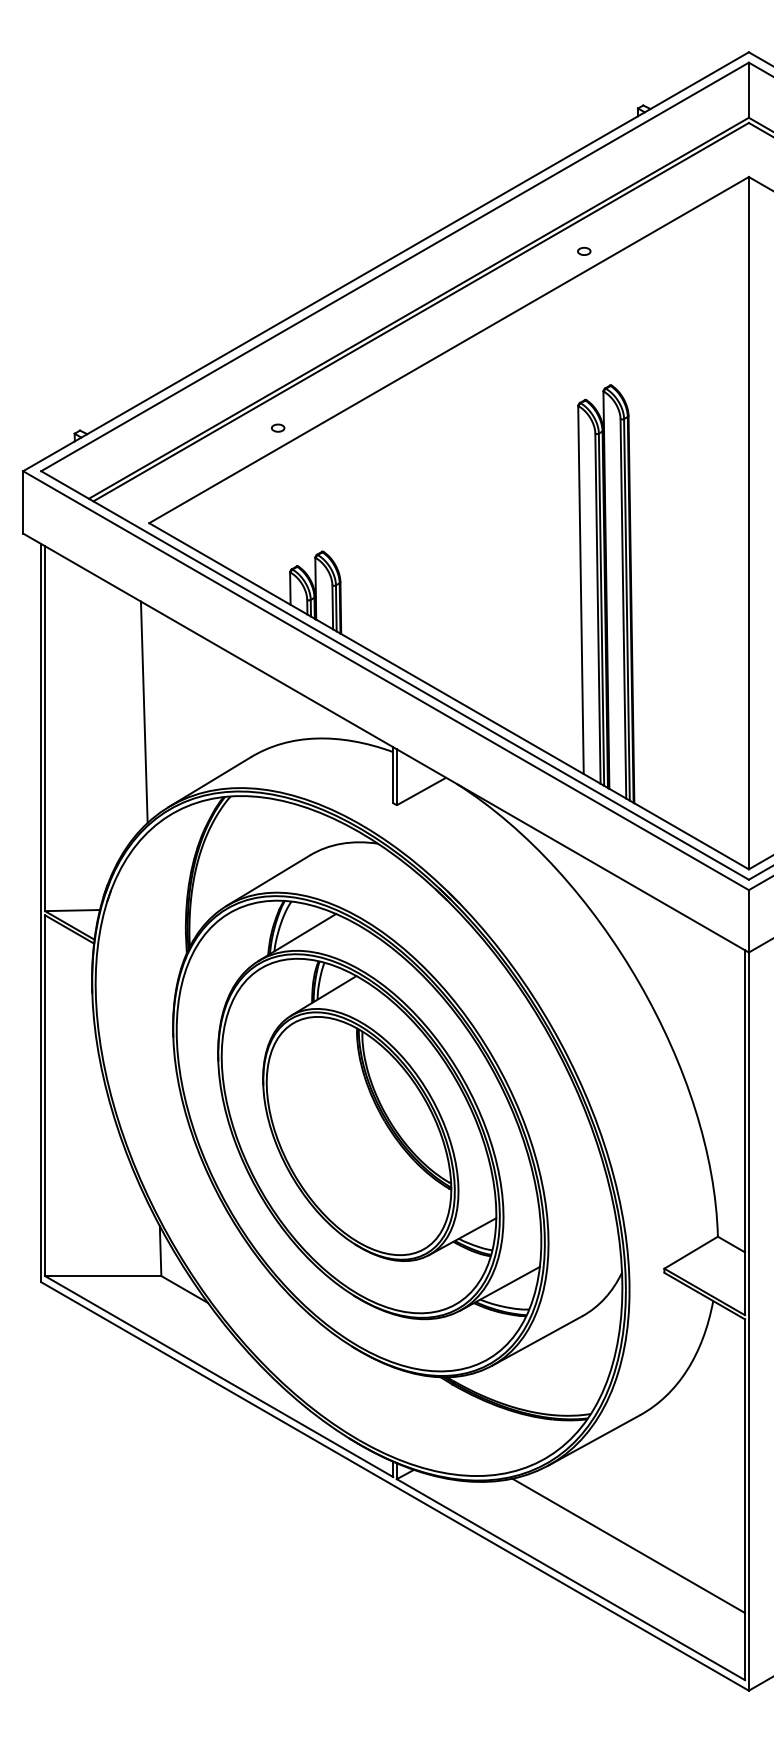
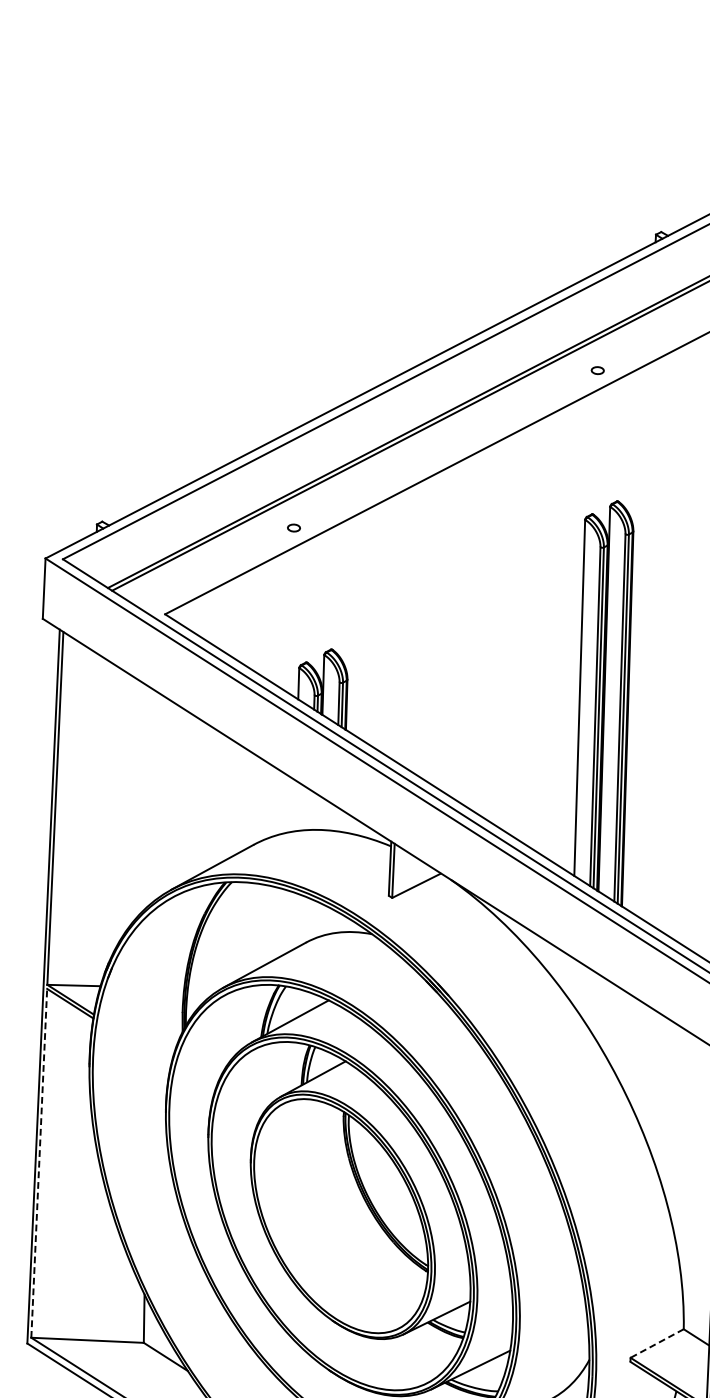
line: (143, 711) -> (151, 796), removed
line: (45, 1095) -> (39, 1163), solid -> dashed
line: (690, 1252) -> (656, 1343), solid -> dashed

